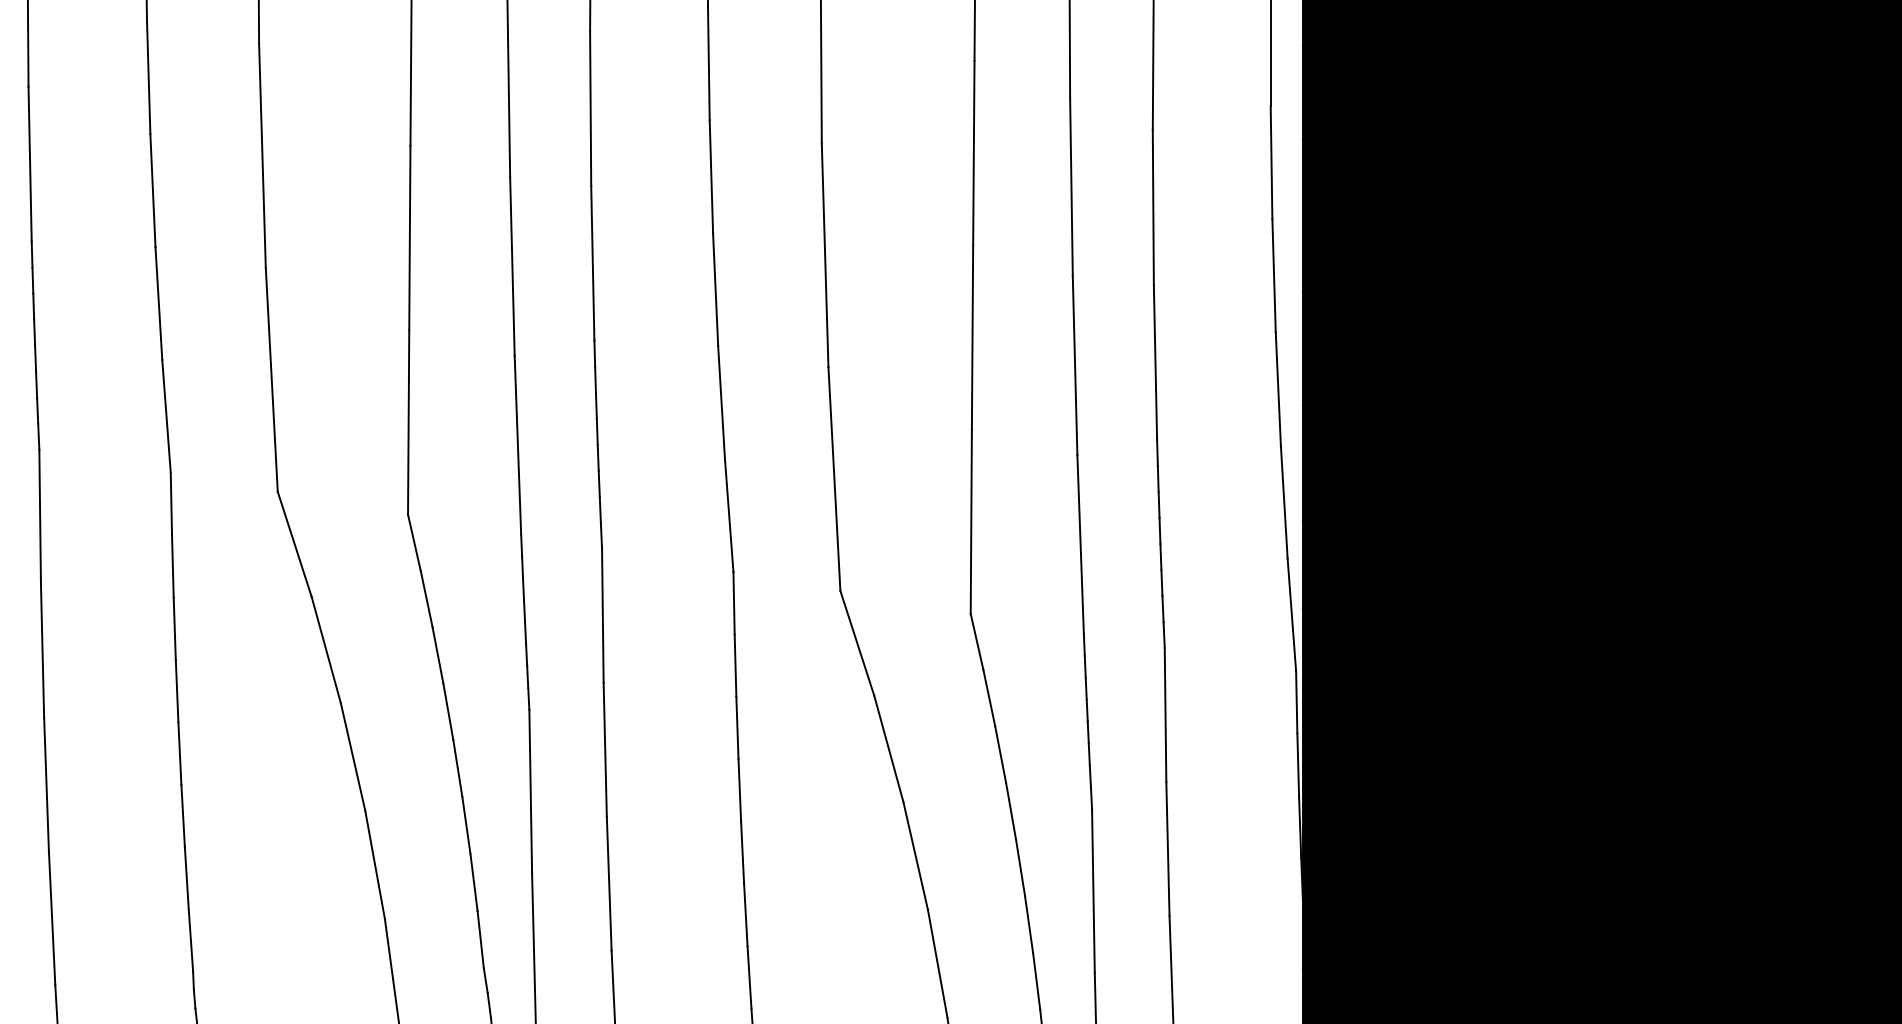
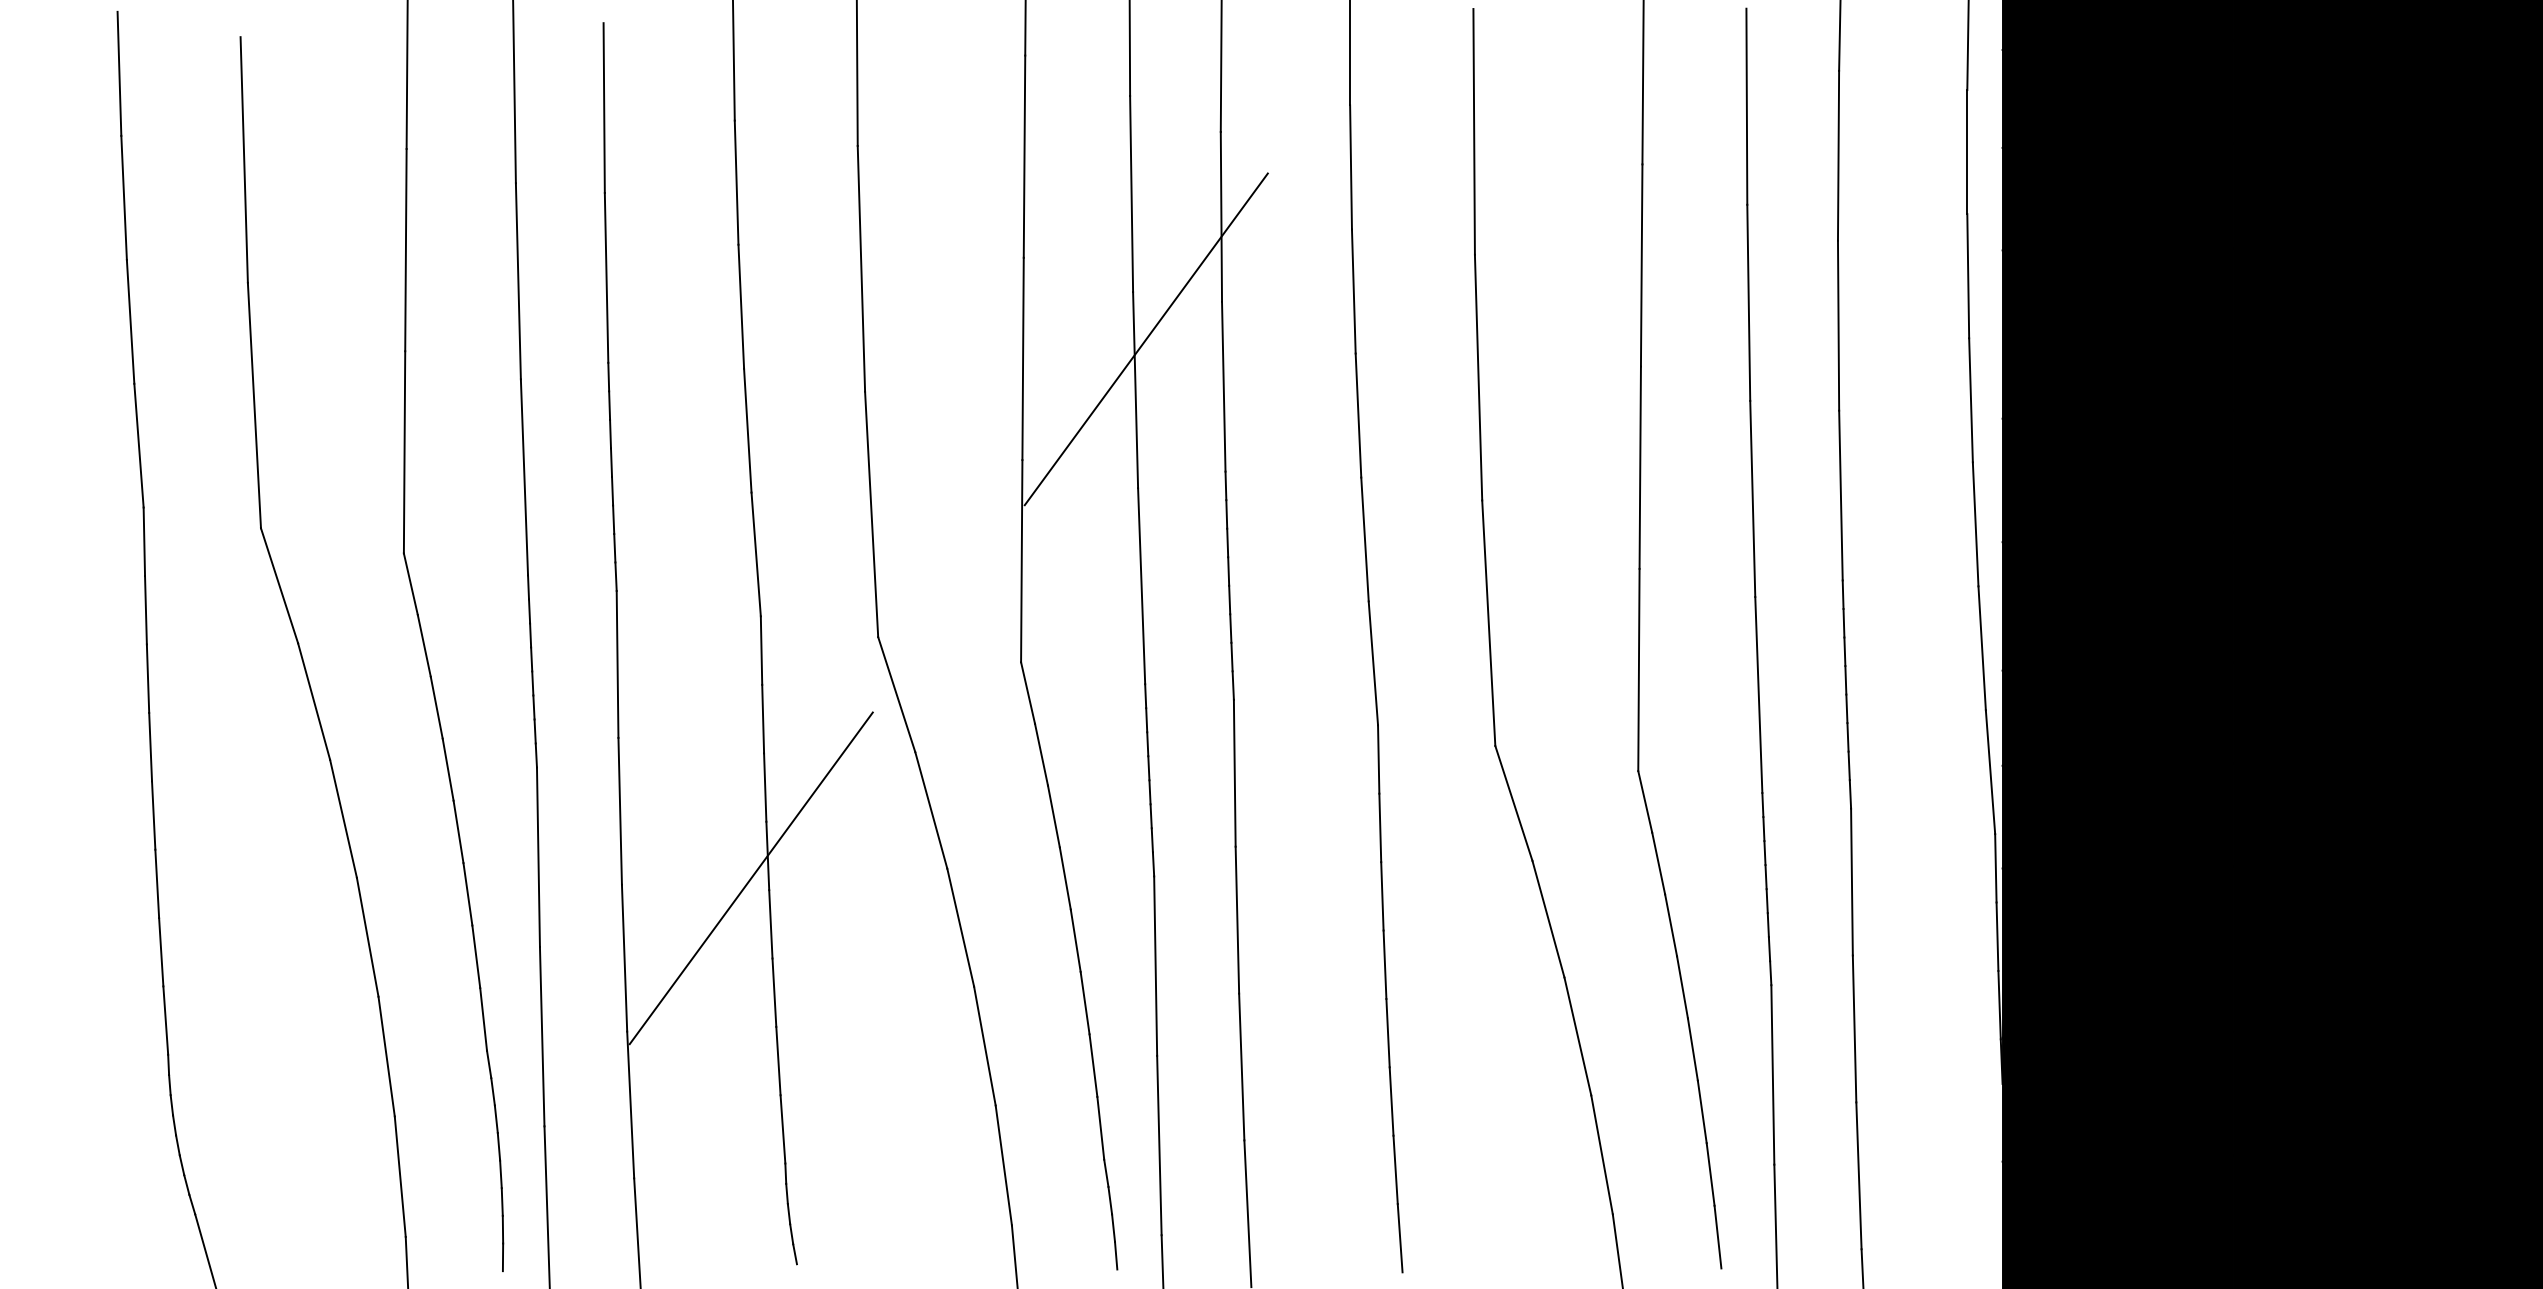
line: (521, 220) -> (1145, 339), added
line: (161, 711) -> (750, 878), added

